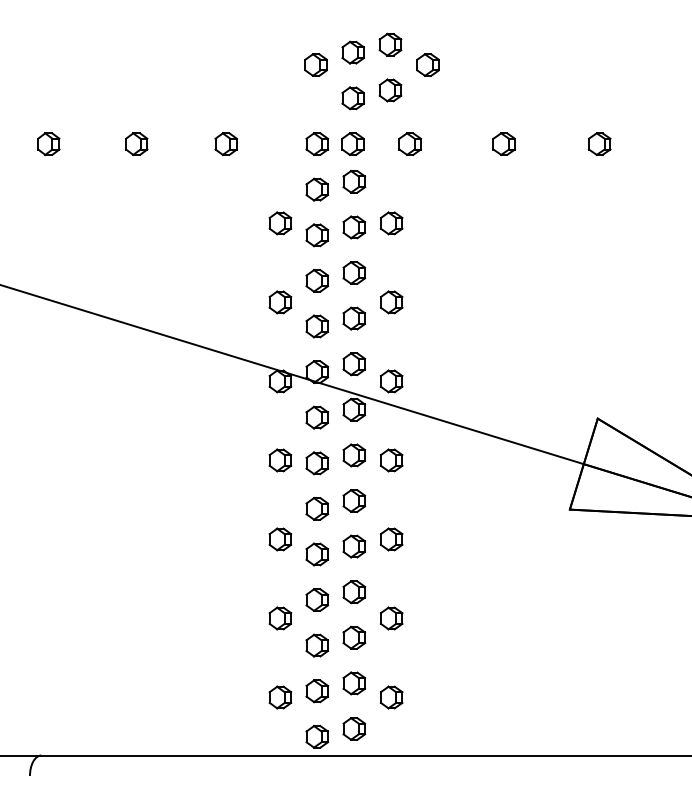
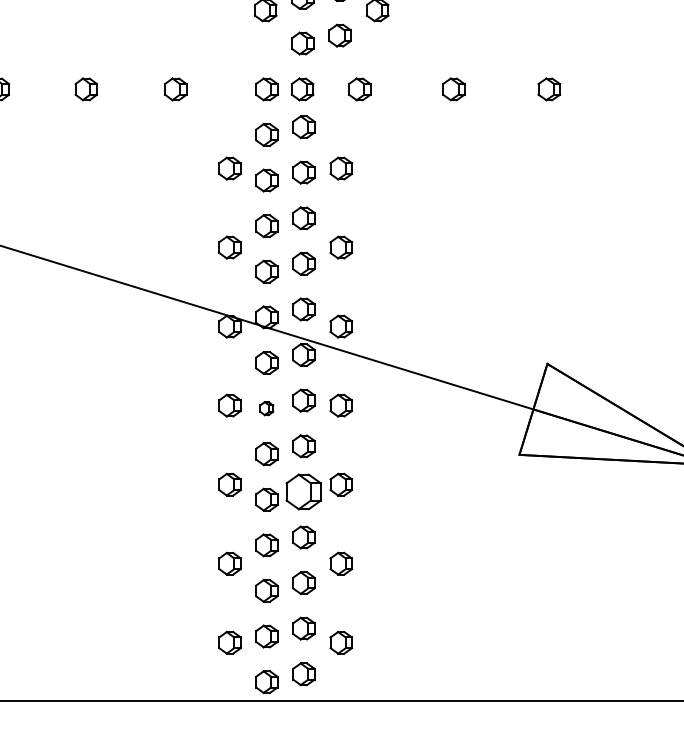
part: (316, 463) -> (266, 408), size x0.6
part: (354, 546) -> (304, 491), size x1.6

